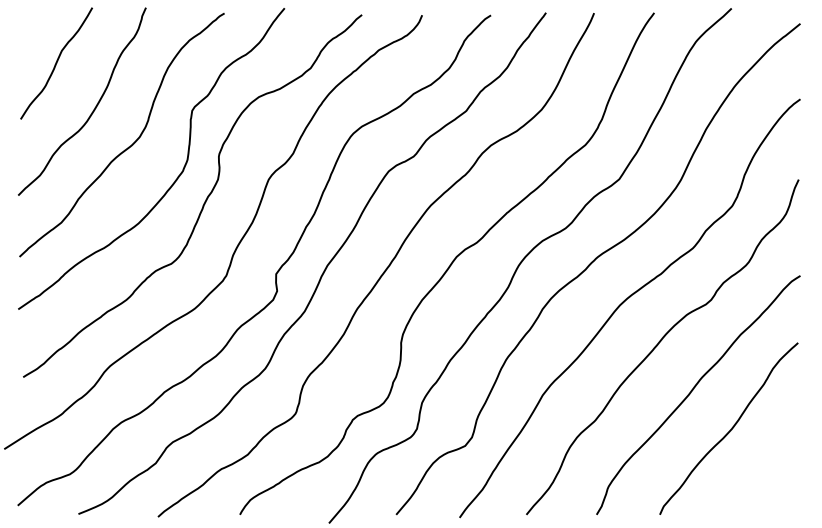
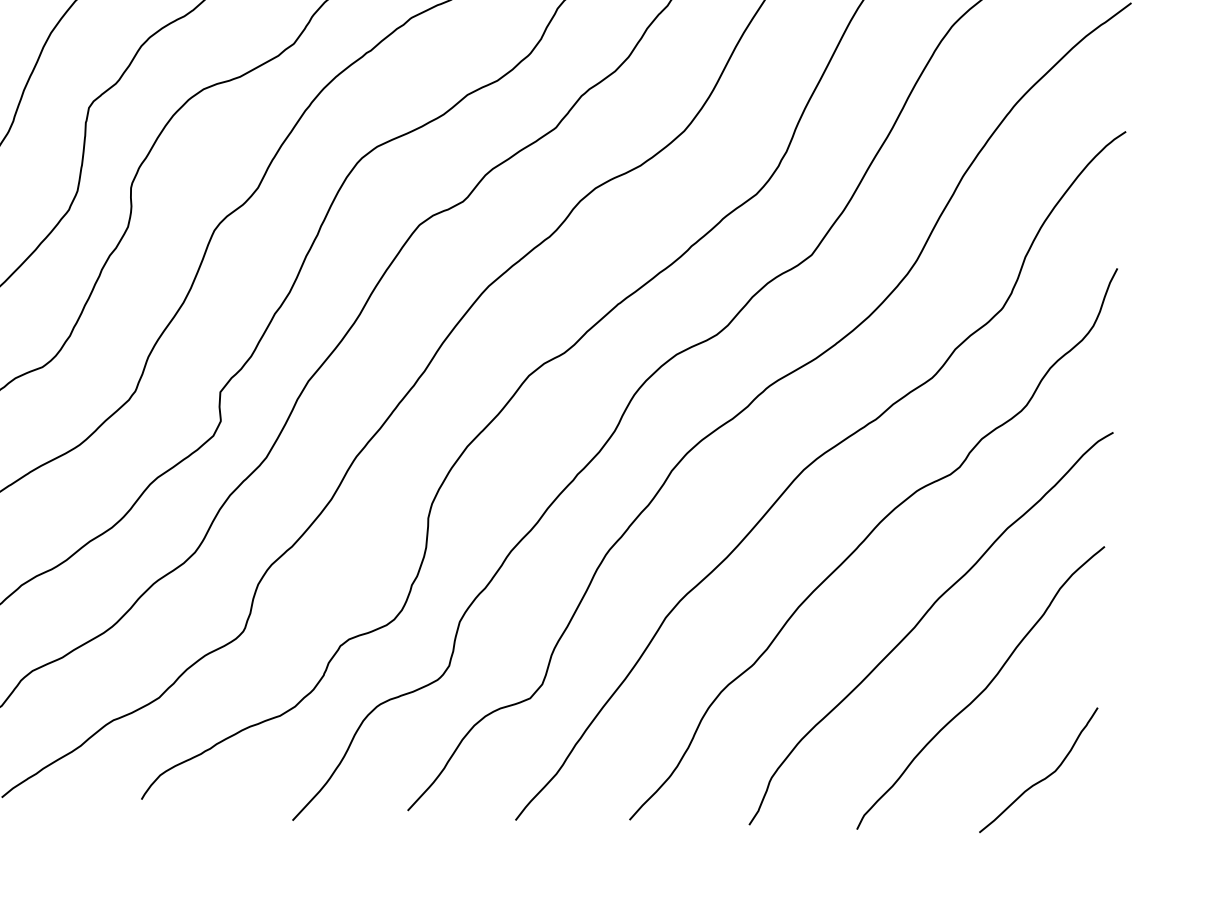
curve: (766, 480) -> (1040, 778), added

